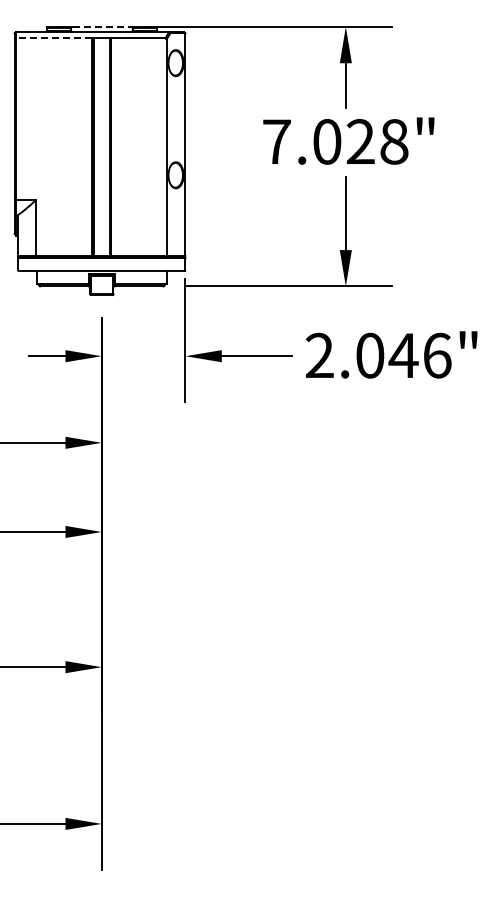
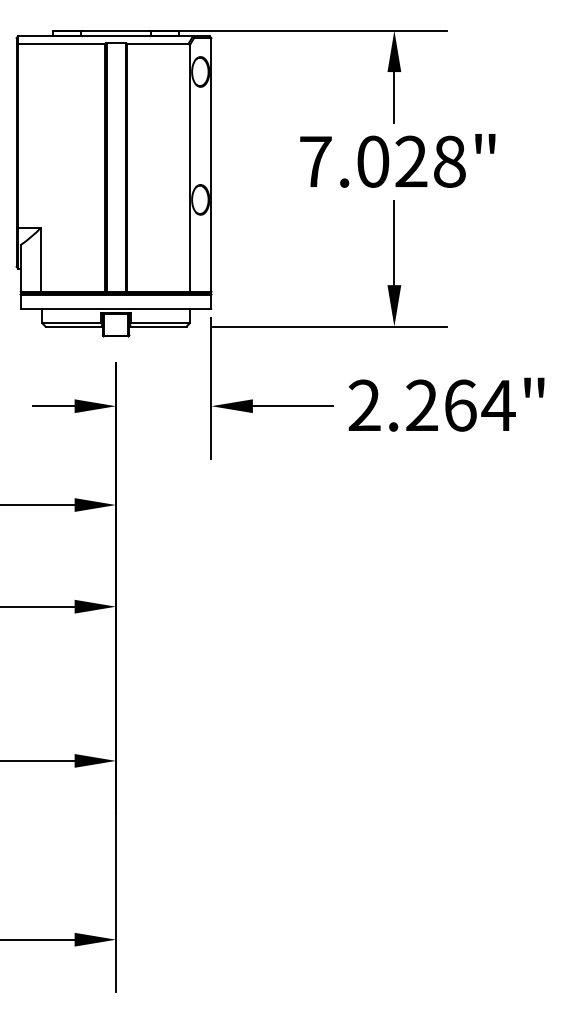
line: (102, 26) -> (116, 30), dashed -> solid
line: (53, 38) -> (60, 43), dashed -> solid
text: (404, 355) -> (461, 405), 2.046" -> 2.264"

